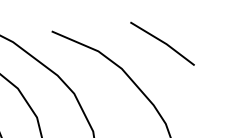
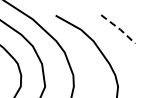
line: (164, 43) -> (119, 29), solid -> dashed

